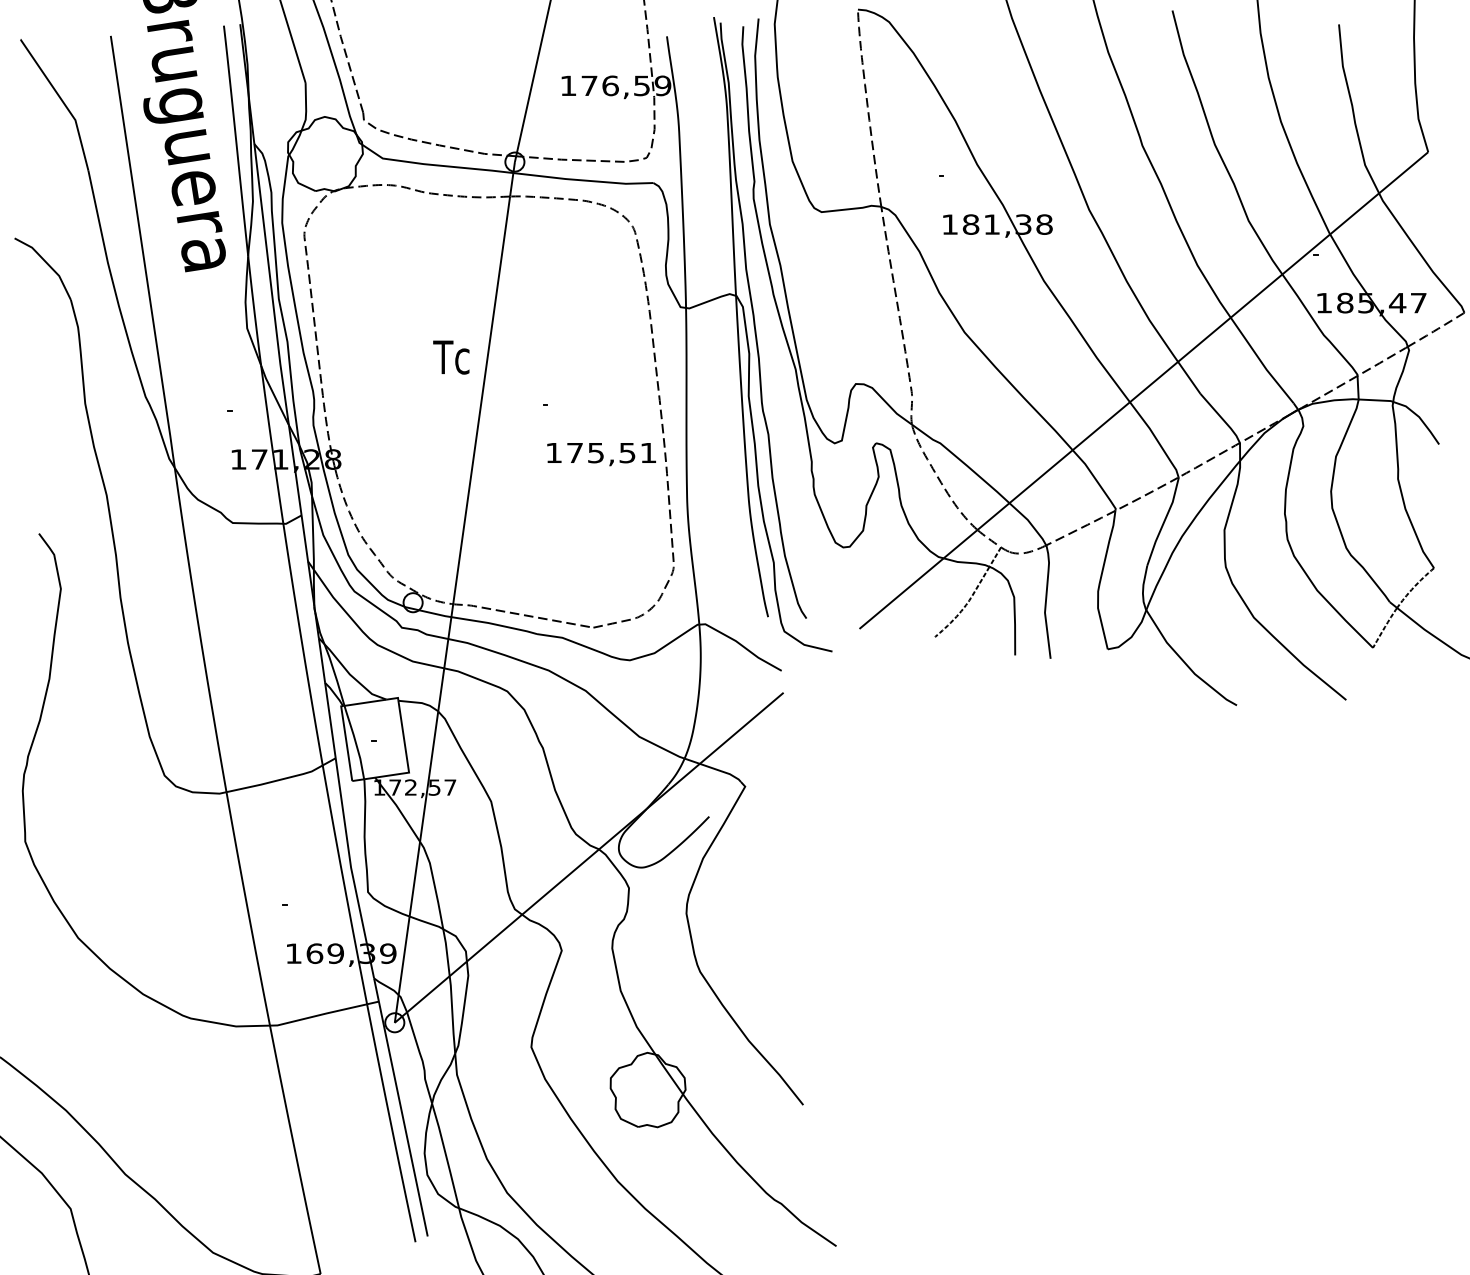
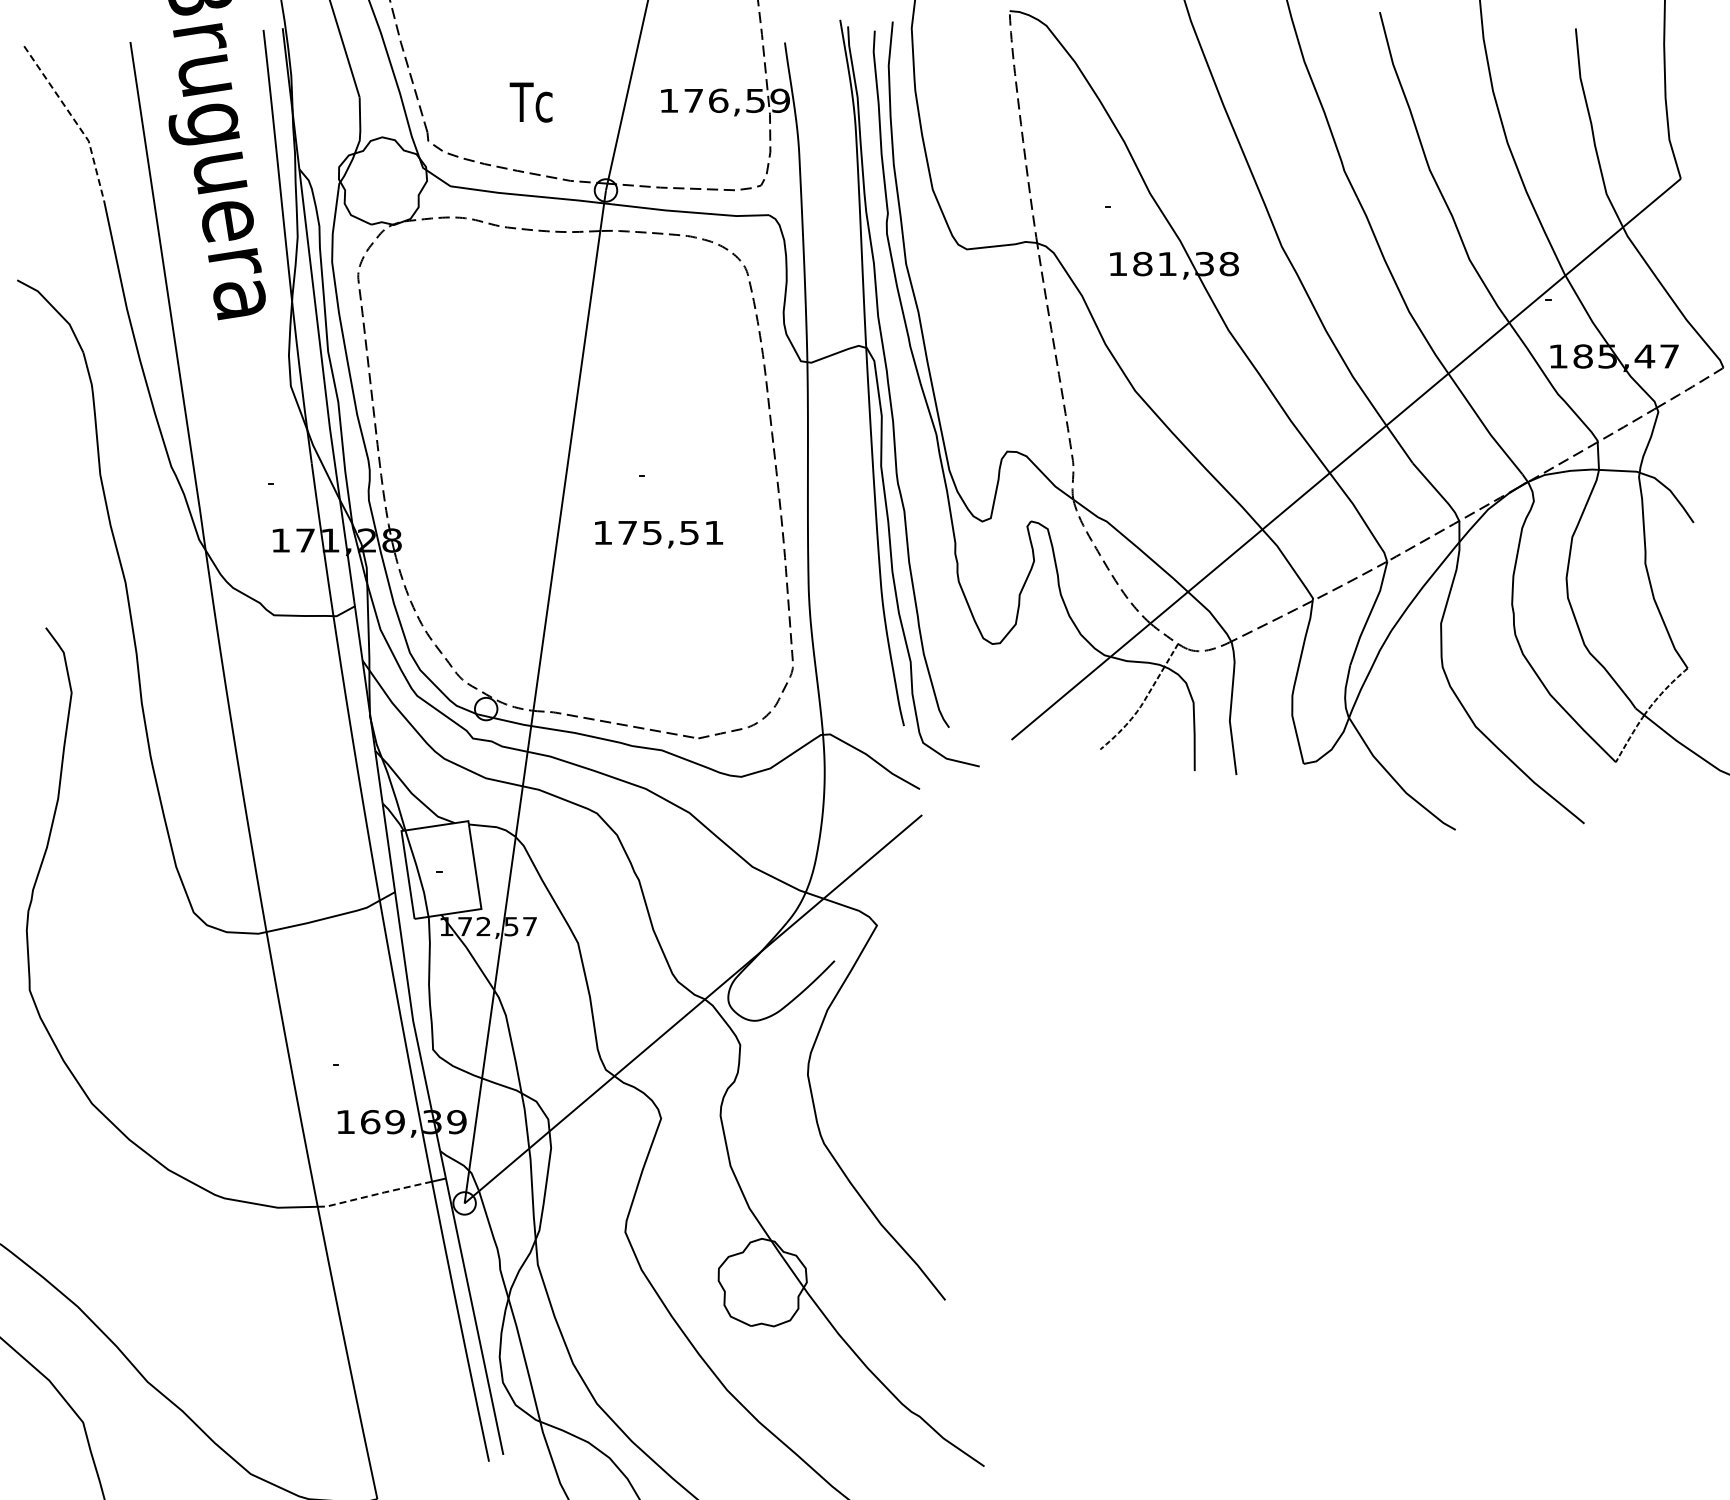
line: (62, 100) -> (73, 118), solid -> dashed
text: (450, 357) -> (530, 102), moved
text: (602, 454) -> (659, 534), moved
line: (318, 1015) -> (374, 1194), solid -> dashed

